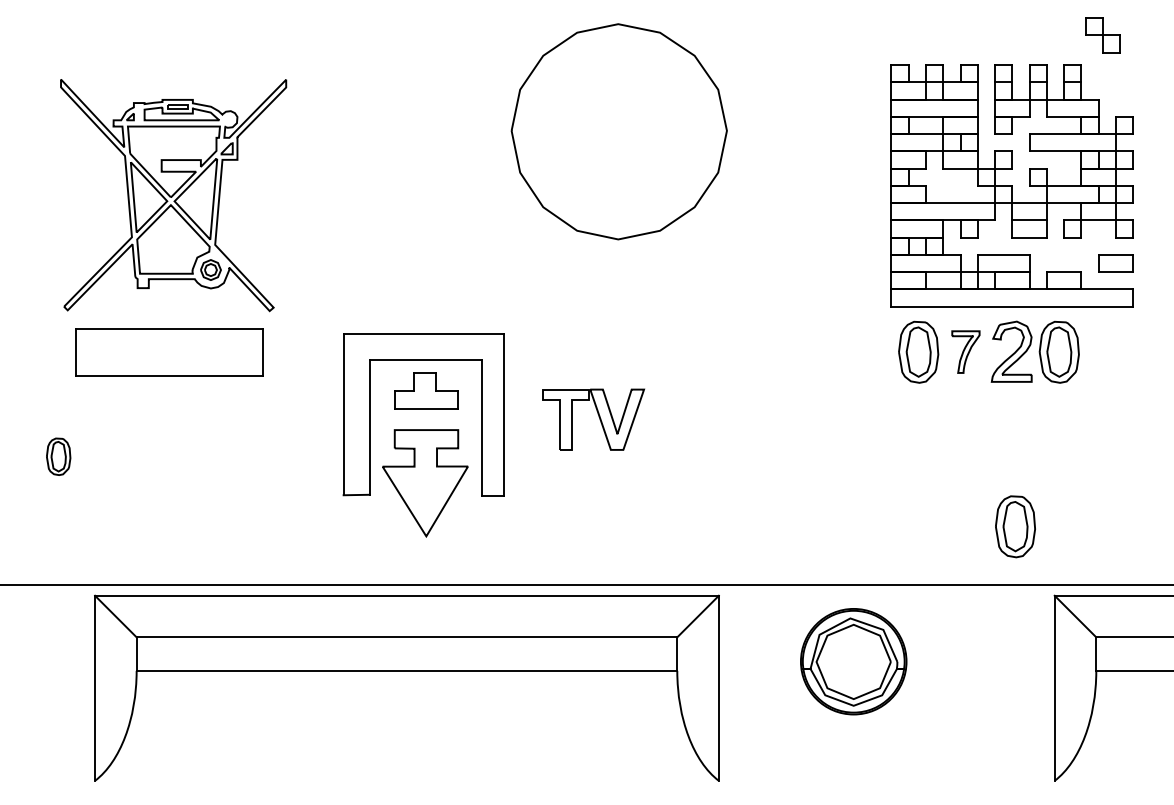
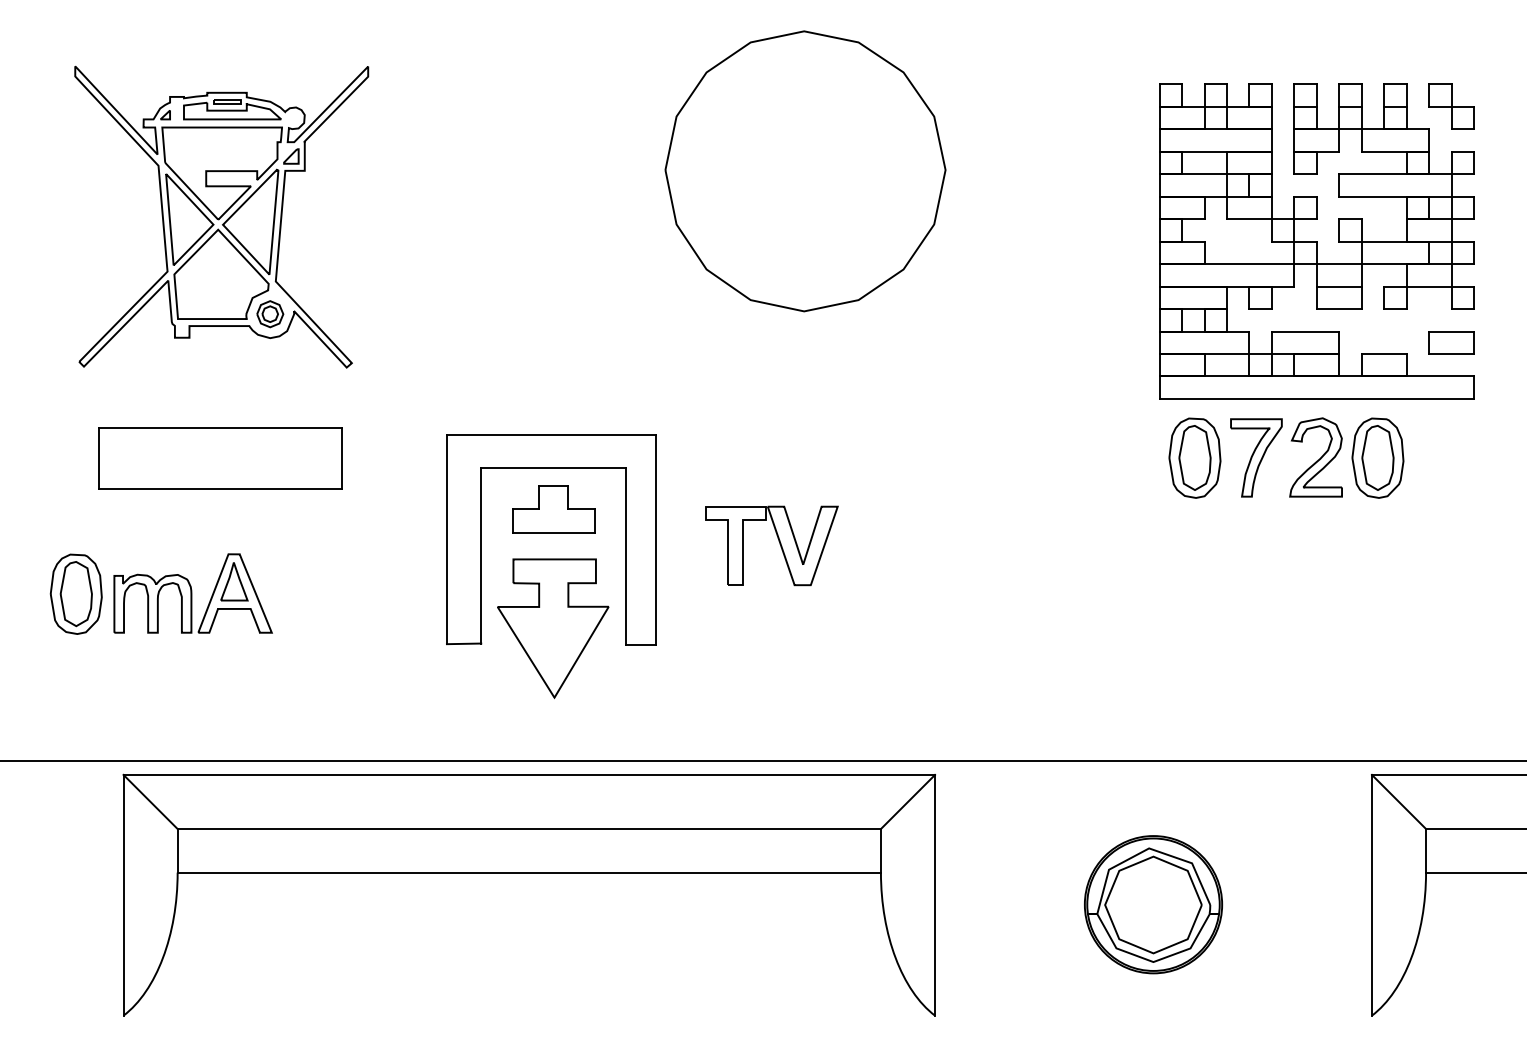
part: (1102, 35) -> (1451, 106), moved
part: (173, 194) -> (221, 216), moved
part: (965, 351) -> (1256, 457), size x1.43
part: (58, 456) -> (75, 593), size x1.67
part: (148, 456) -> (192, 593), added
part: (1015, 526) -> (1320, 684), removed
part: (853, 661) -> (1153, 904), moved

